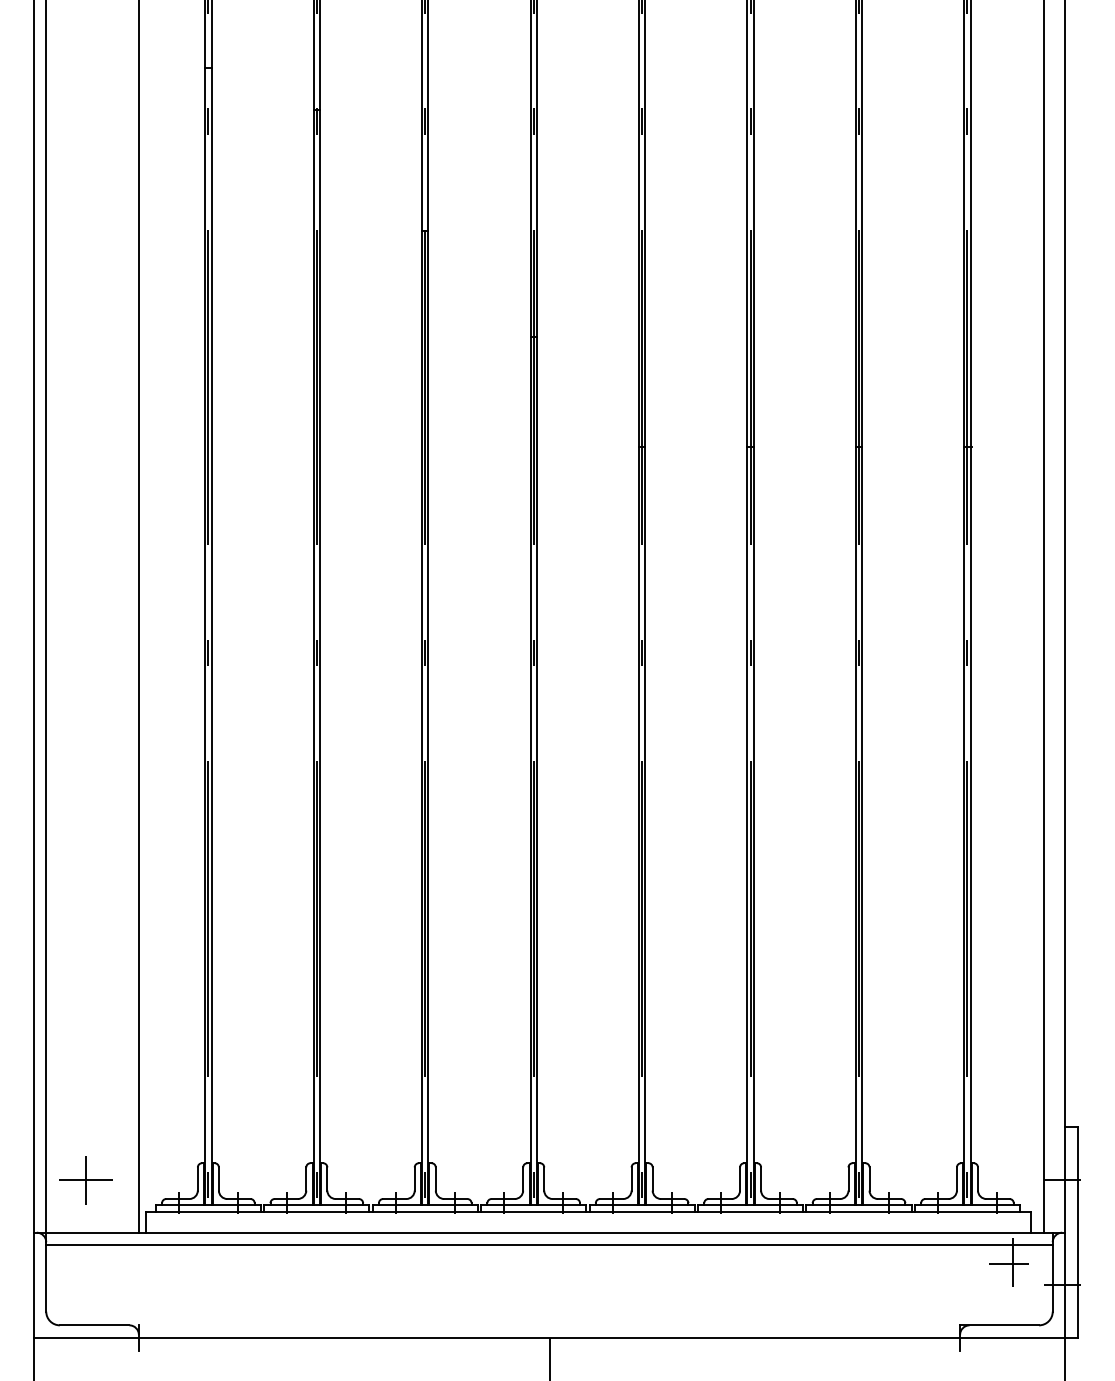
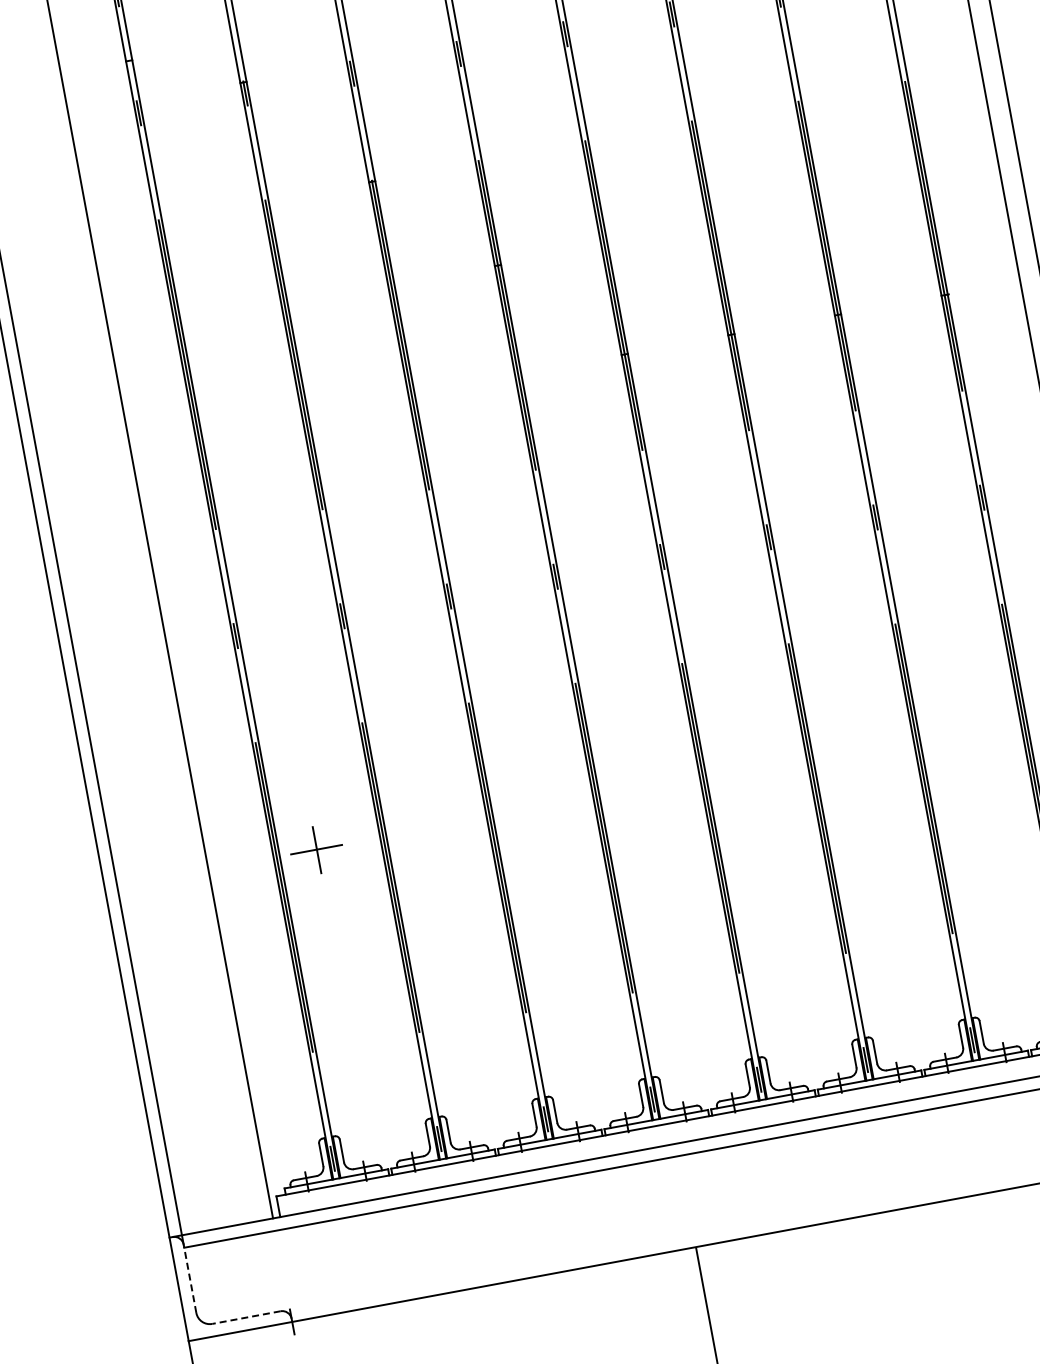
part: (85, 1180) -> (316, 850), moved
line: (46, 1276) -> (190, 1278), solid -> dashed
line: (94, 1325) -> (246, 1317), solid -> dashed

